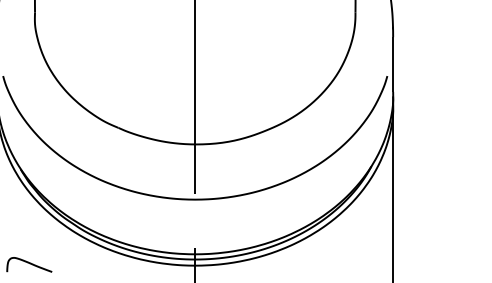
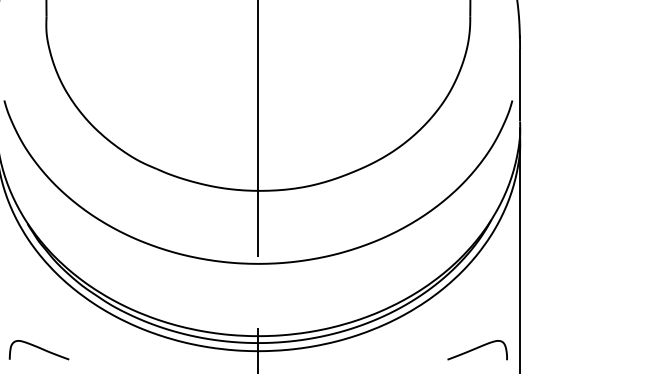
curve: (361, 263) -> (478, 348), added

